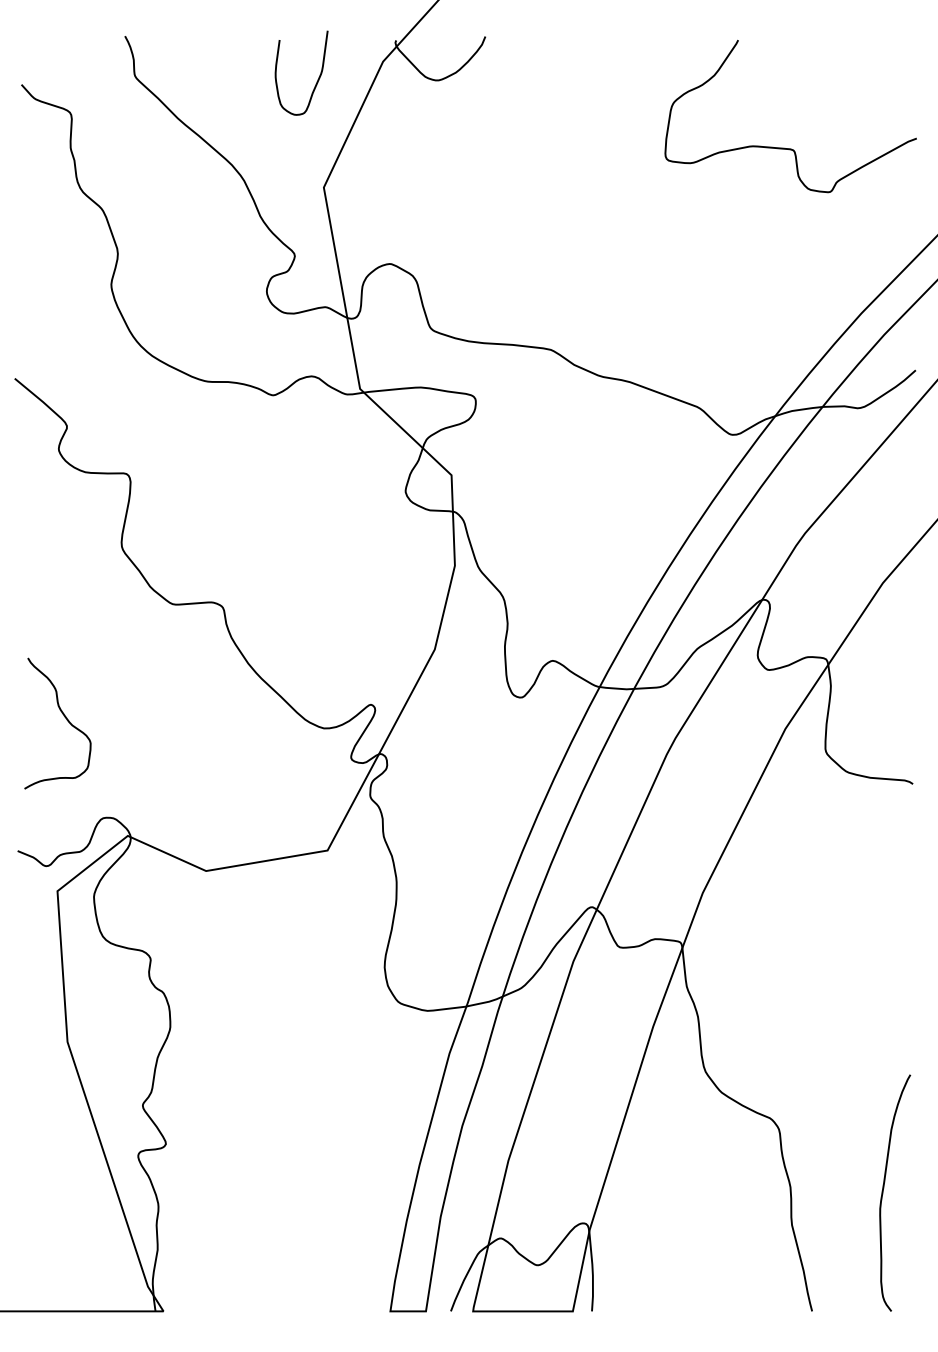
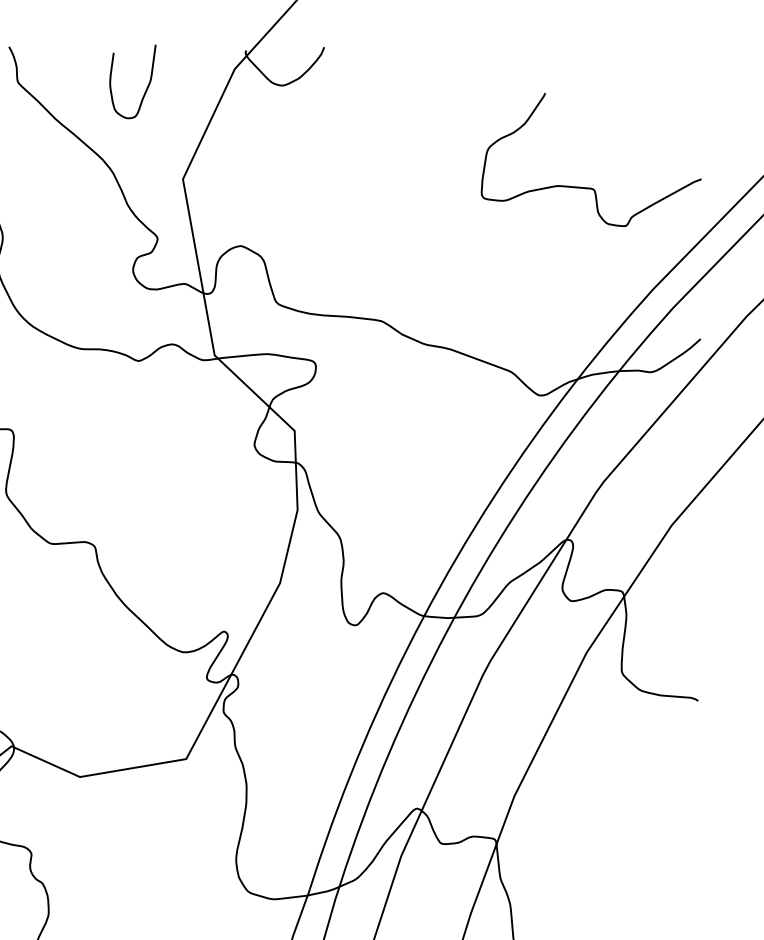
curve: (317, 79) -> (146, 87), moved
curve: (784, 147) -> (585, 187), moved

